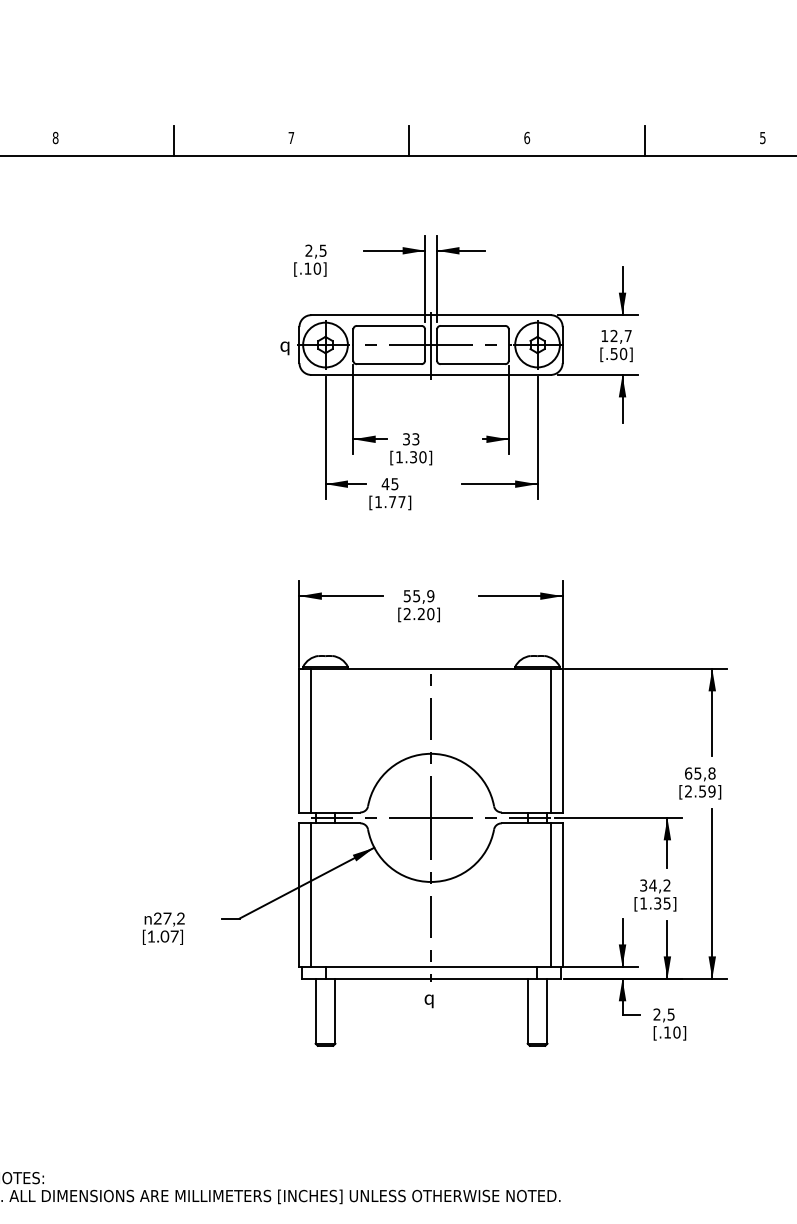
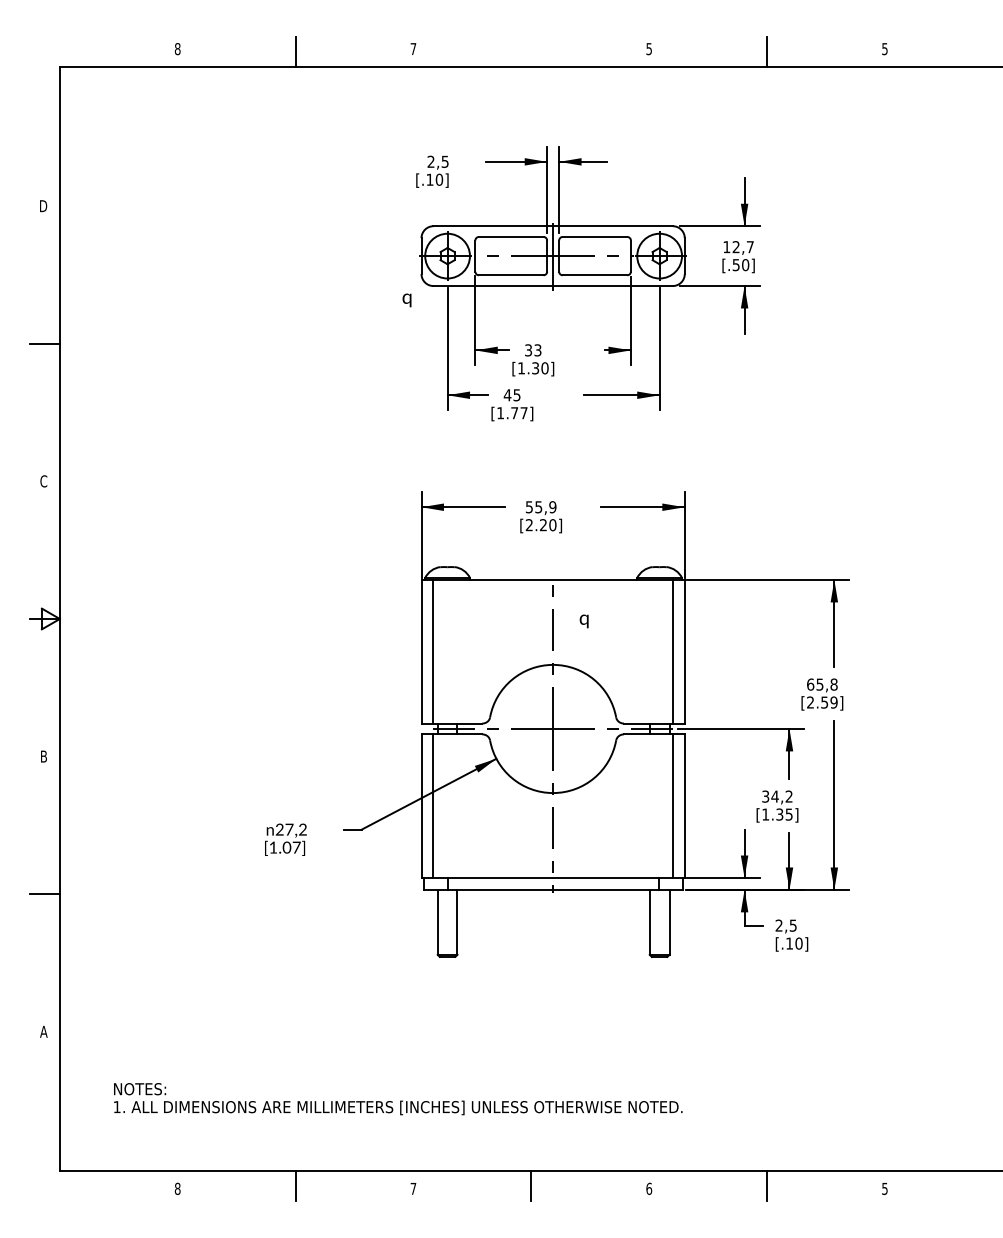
text: (527, 138) -> (649, 49), 6 -> 5
line: (409, 141) -> (531, 52), removed
text: (284, 348) -> (406, 300), moved
text: (428, 1001) -> (583, 621), moved

